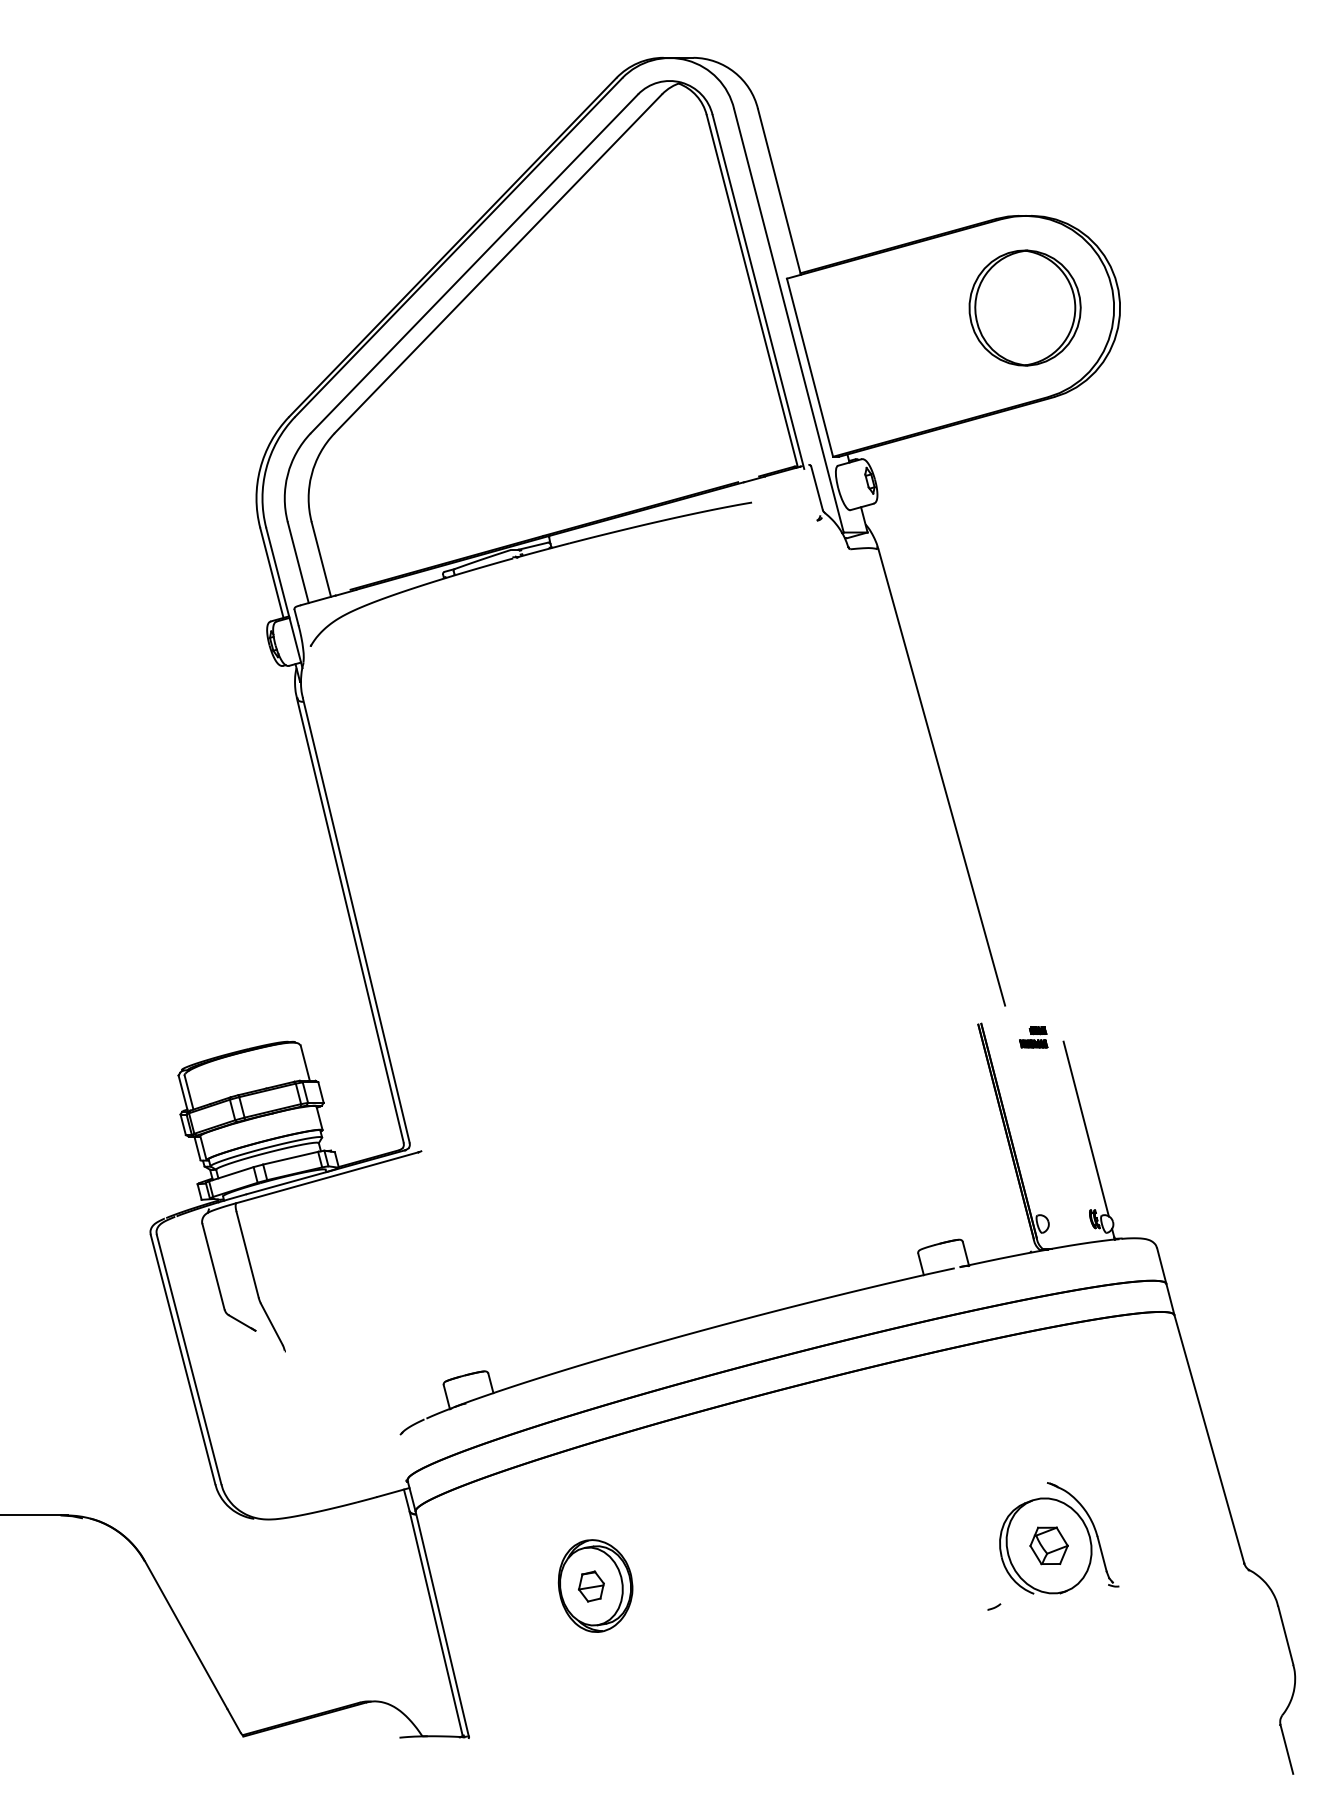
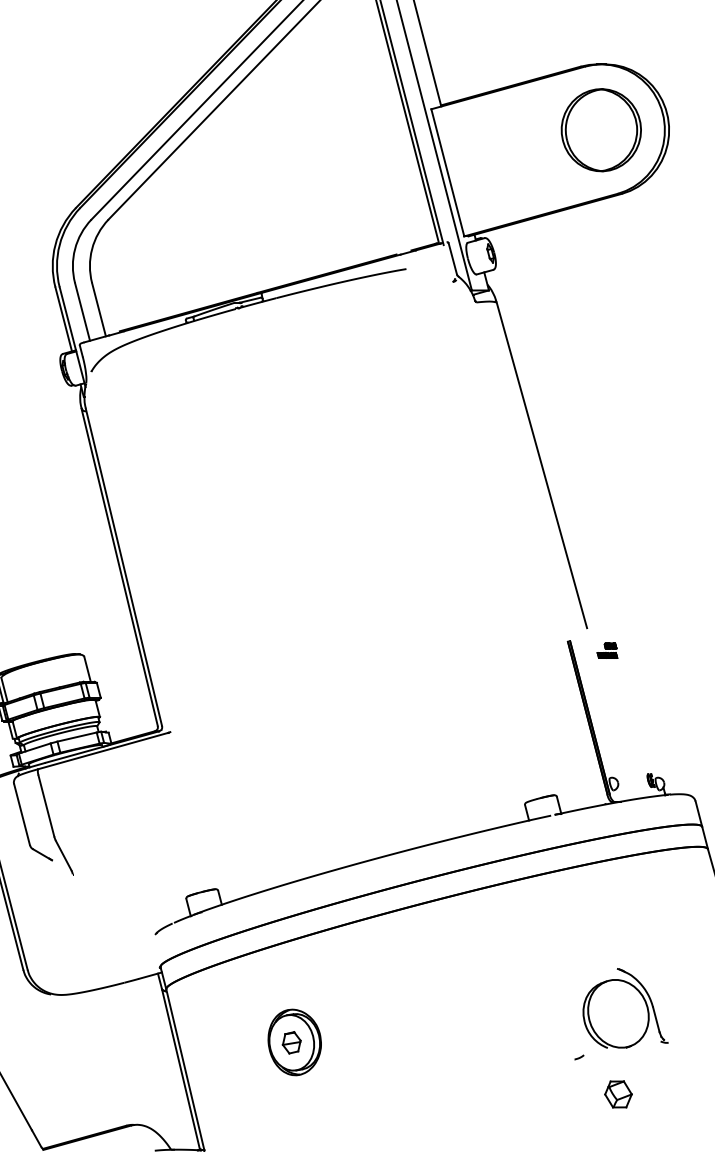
line: (1085, 1128) -> (644, 715), removed
part: (1048, 1545) -> (618, 1094), moved

